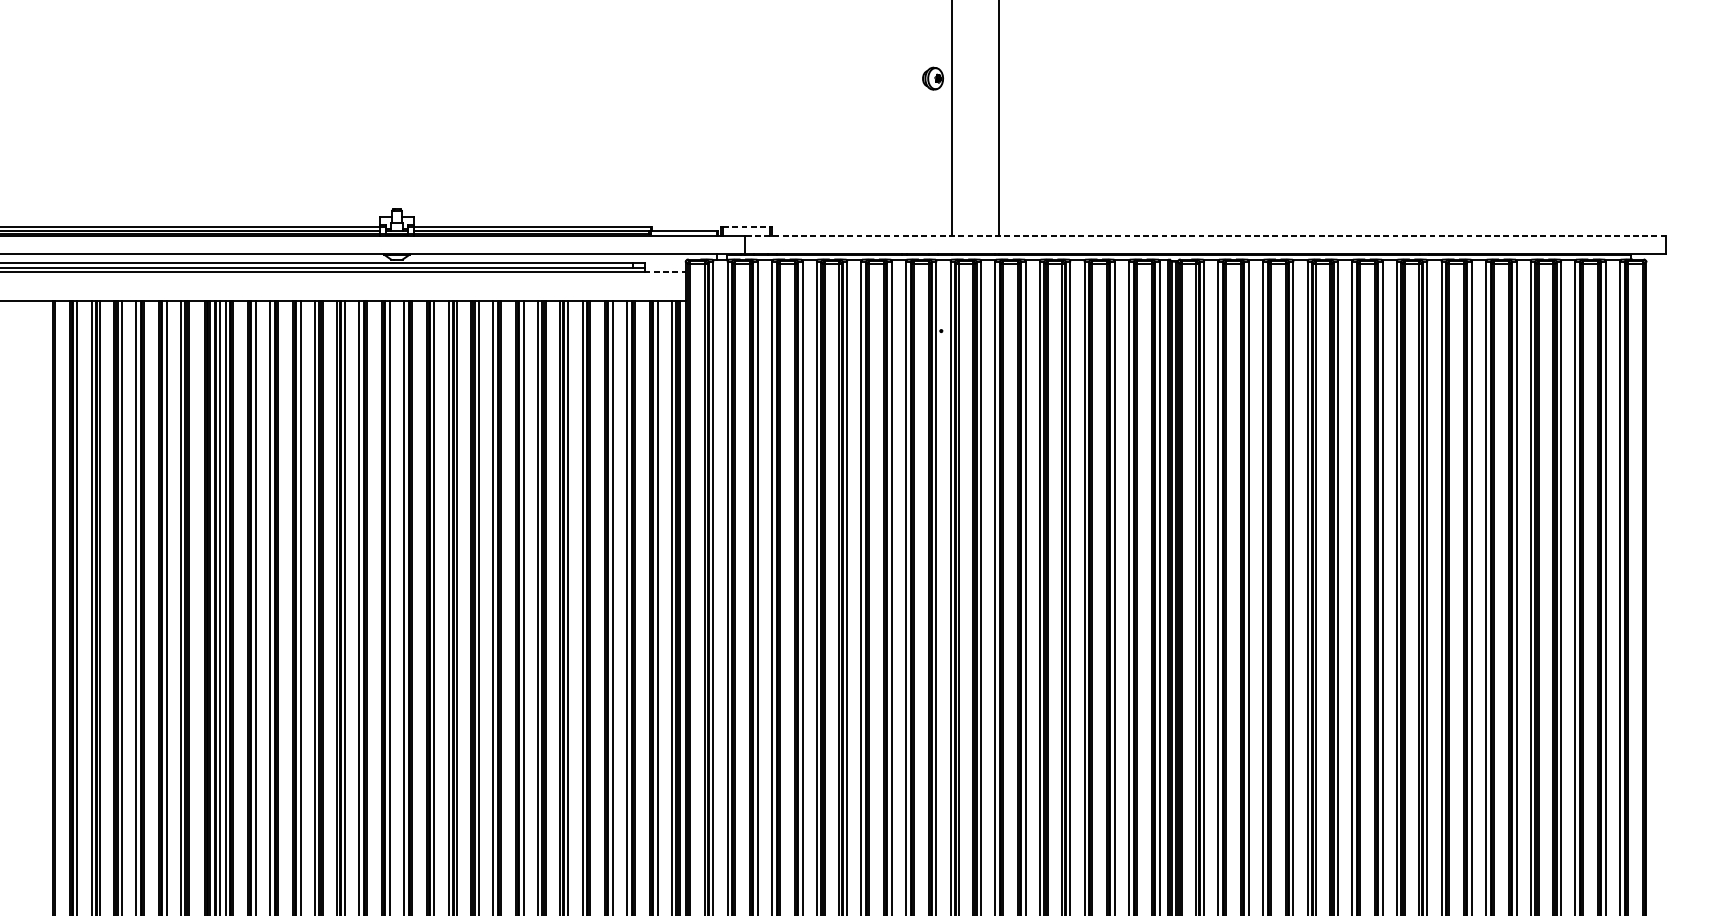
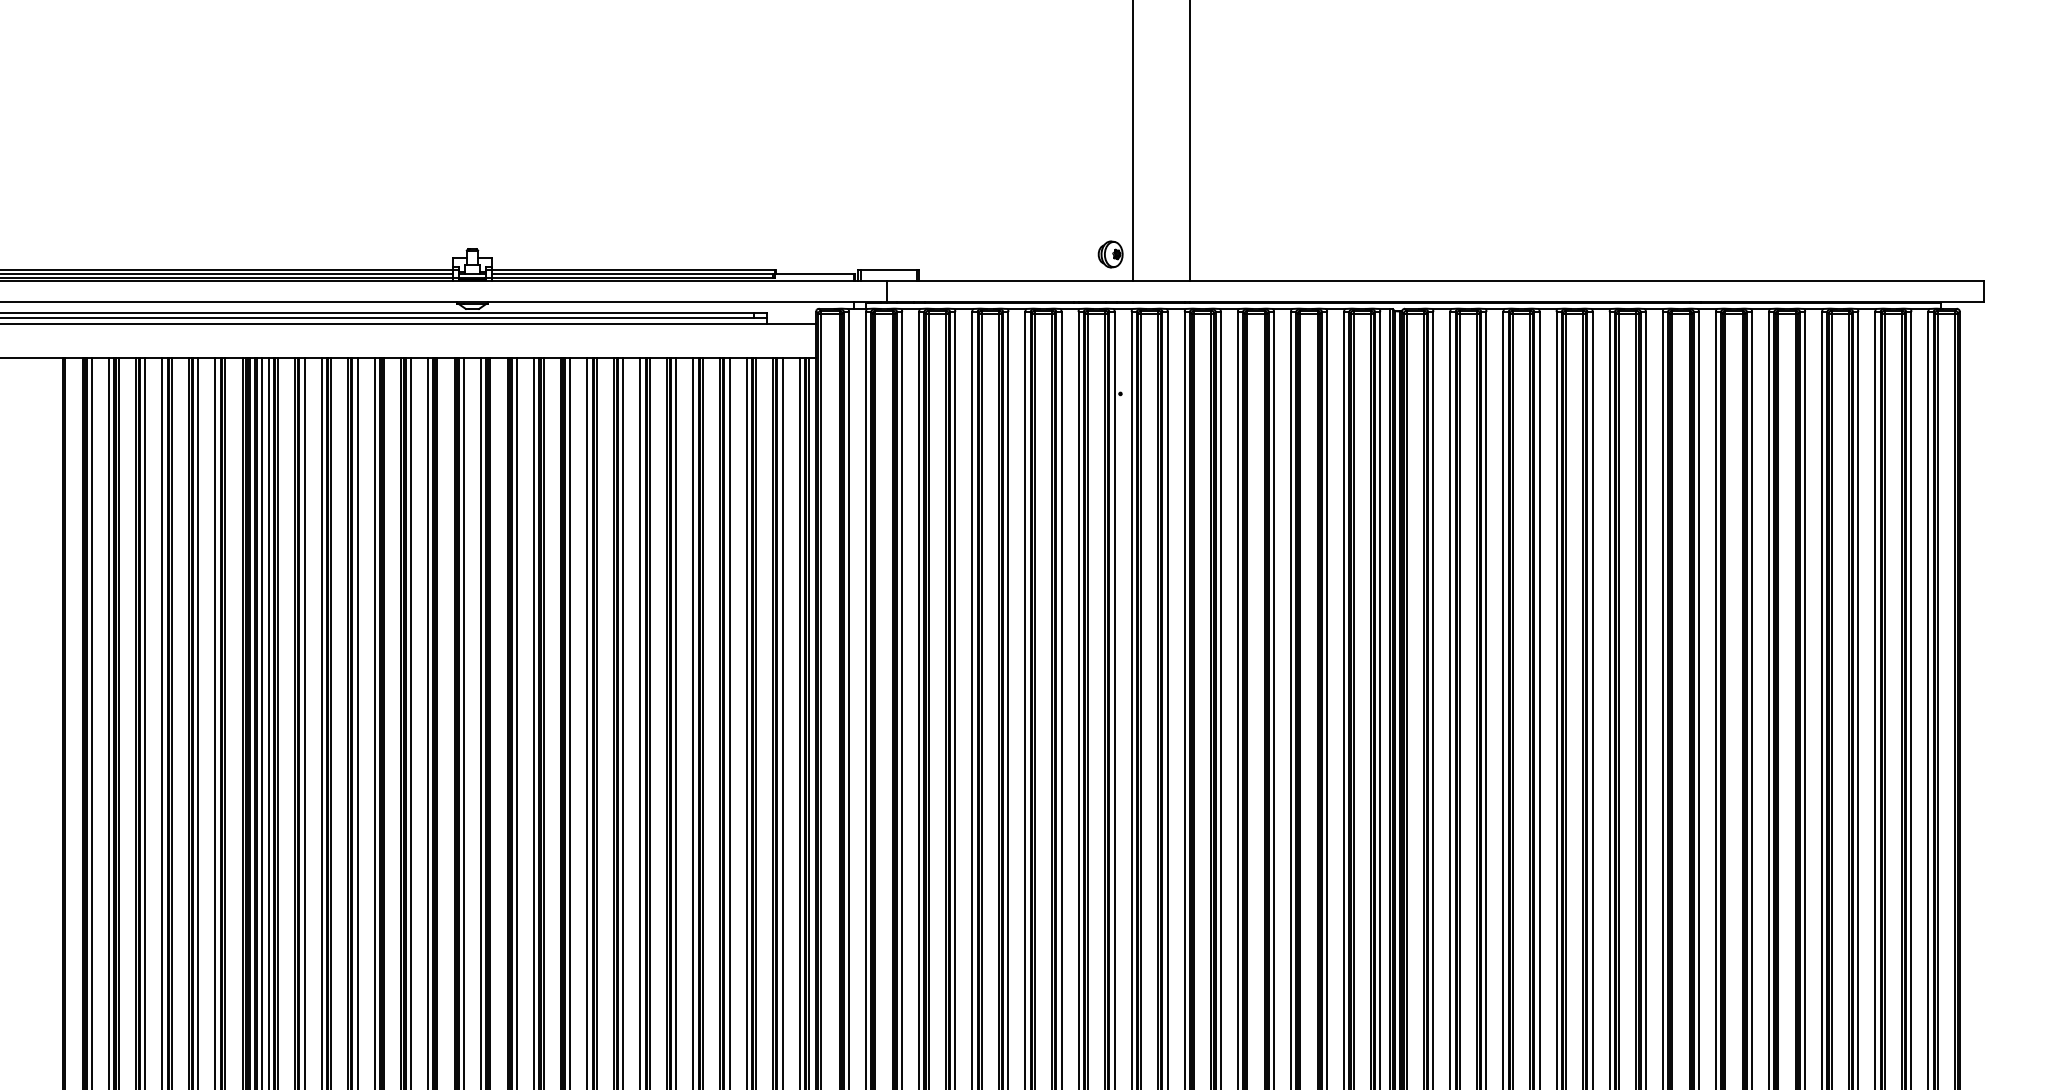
part: (932, 78) -> (1110, 254), moved
line: (746, 227) -> (888, 270), dashed -> solid
line: (1205, 236) -> (1434, 281), dashed -> solid
line: (664, 271) -> (791, 323), dashed -> solid

